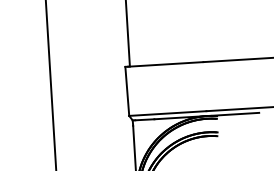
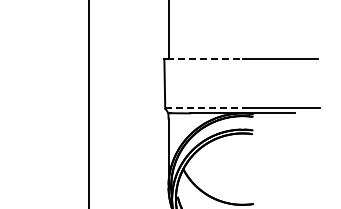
line: (165, 64) -> (204, 59), solid -> dashed
line: (167, 113) -> (203, 108), solid -> dashed

